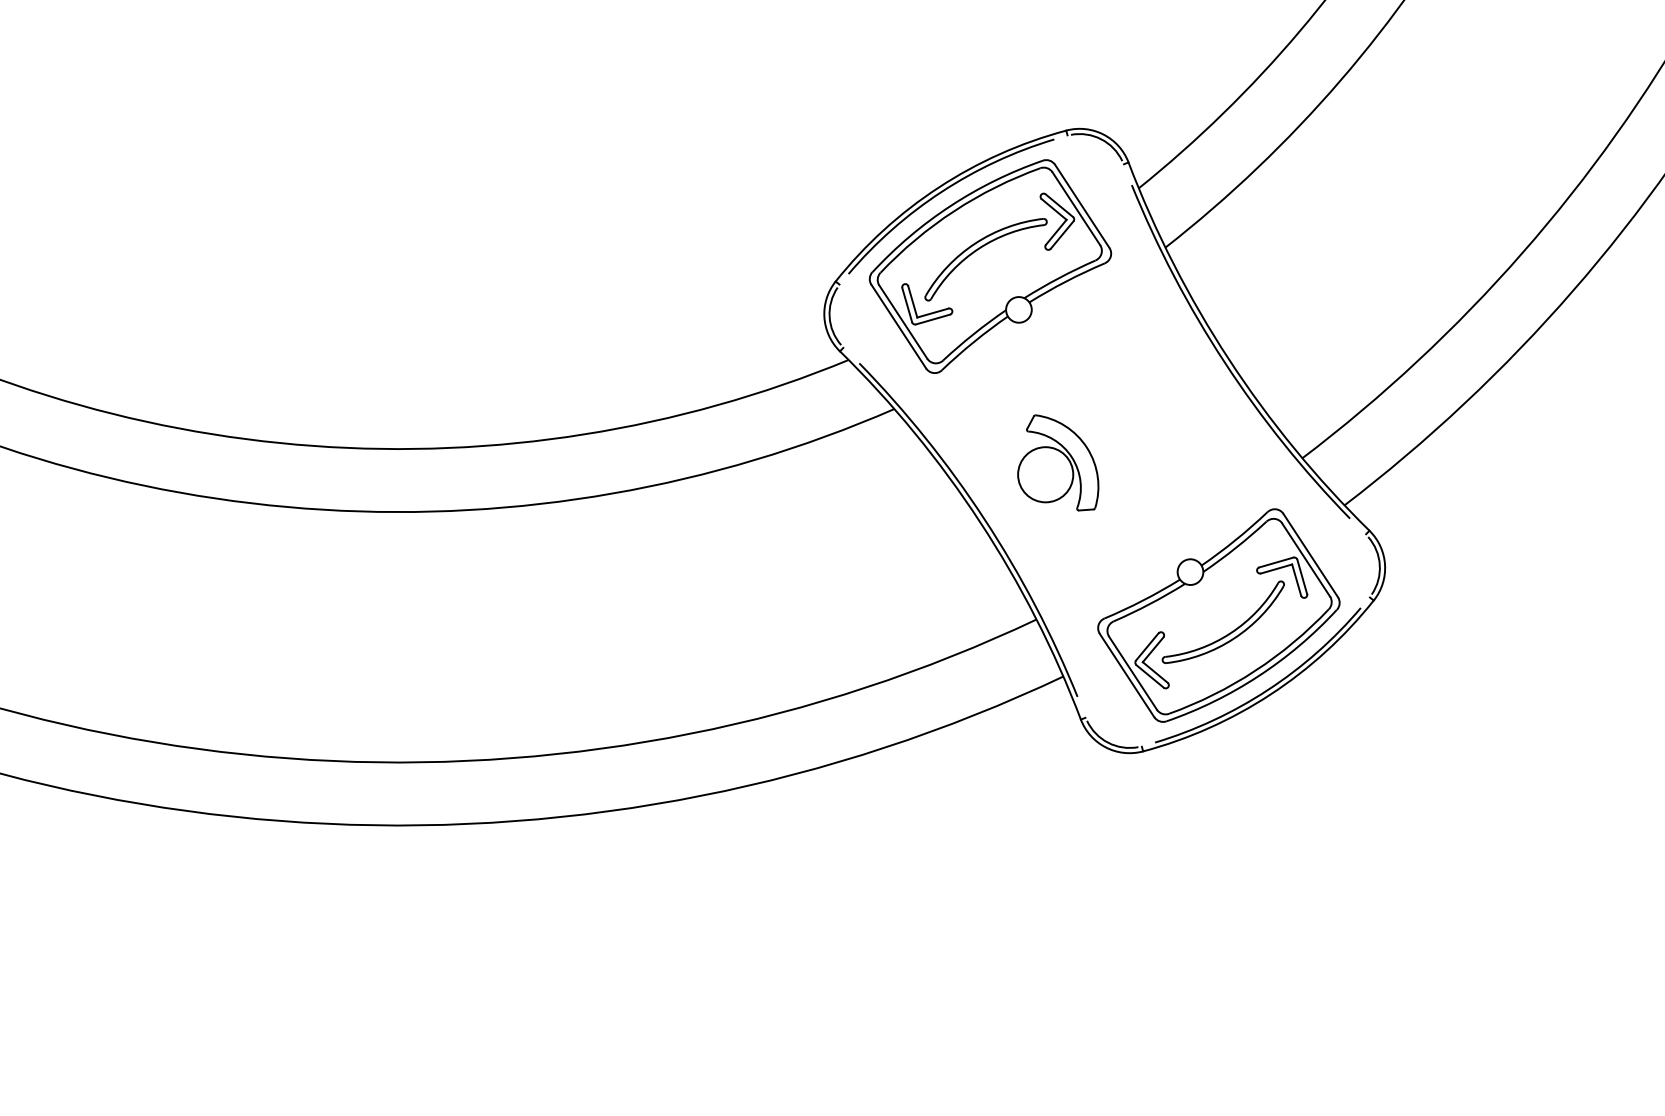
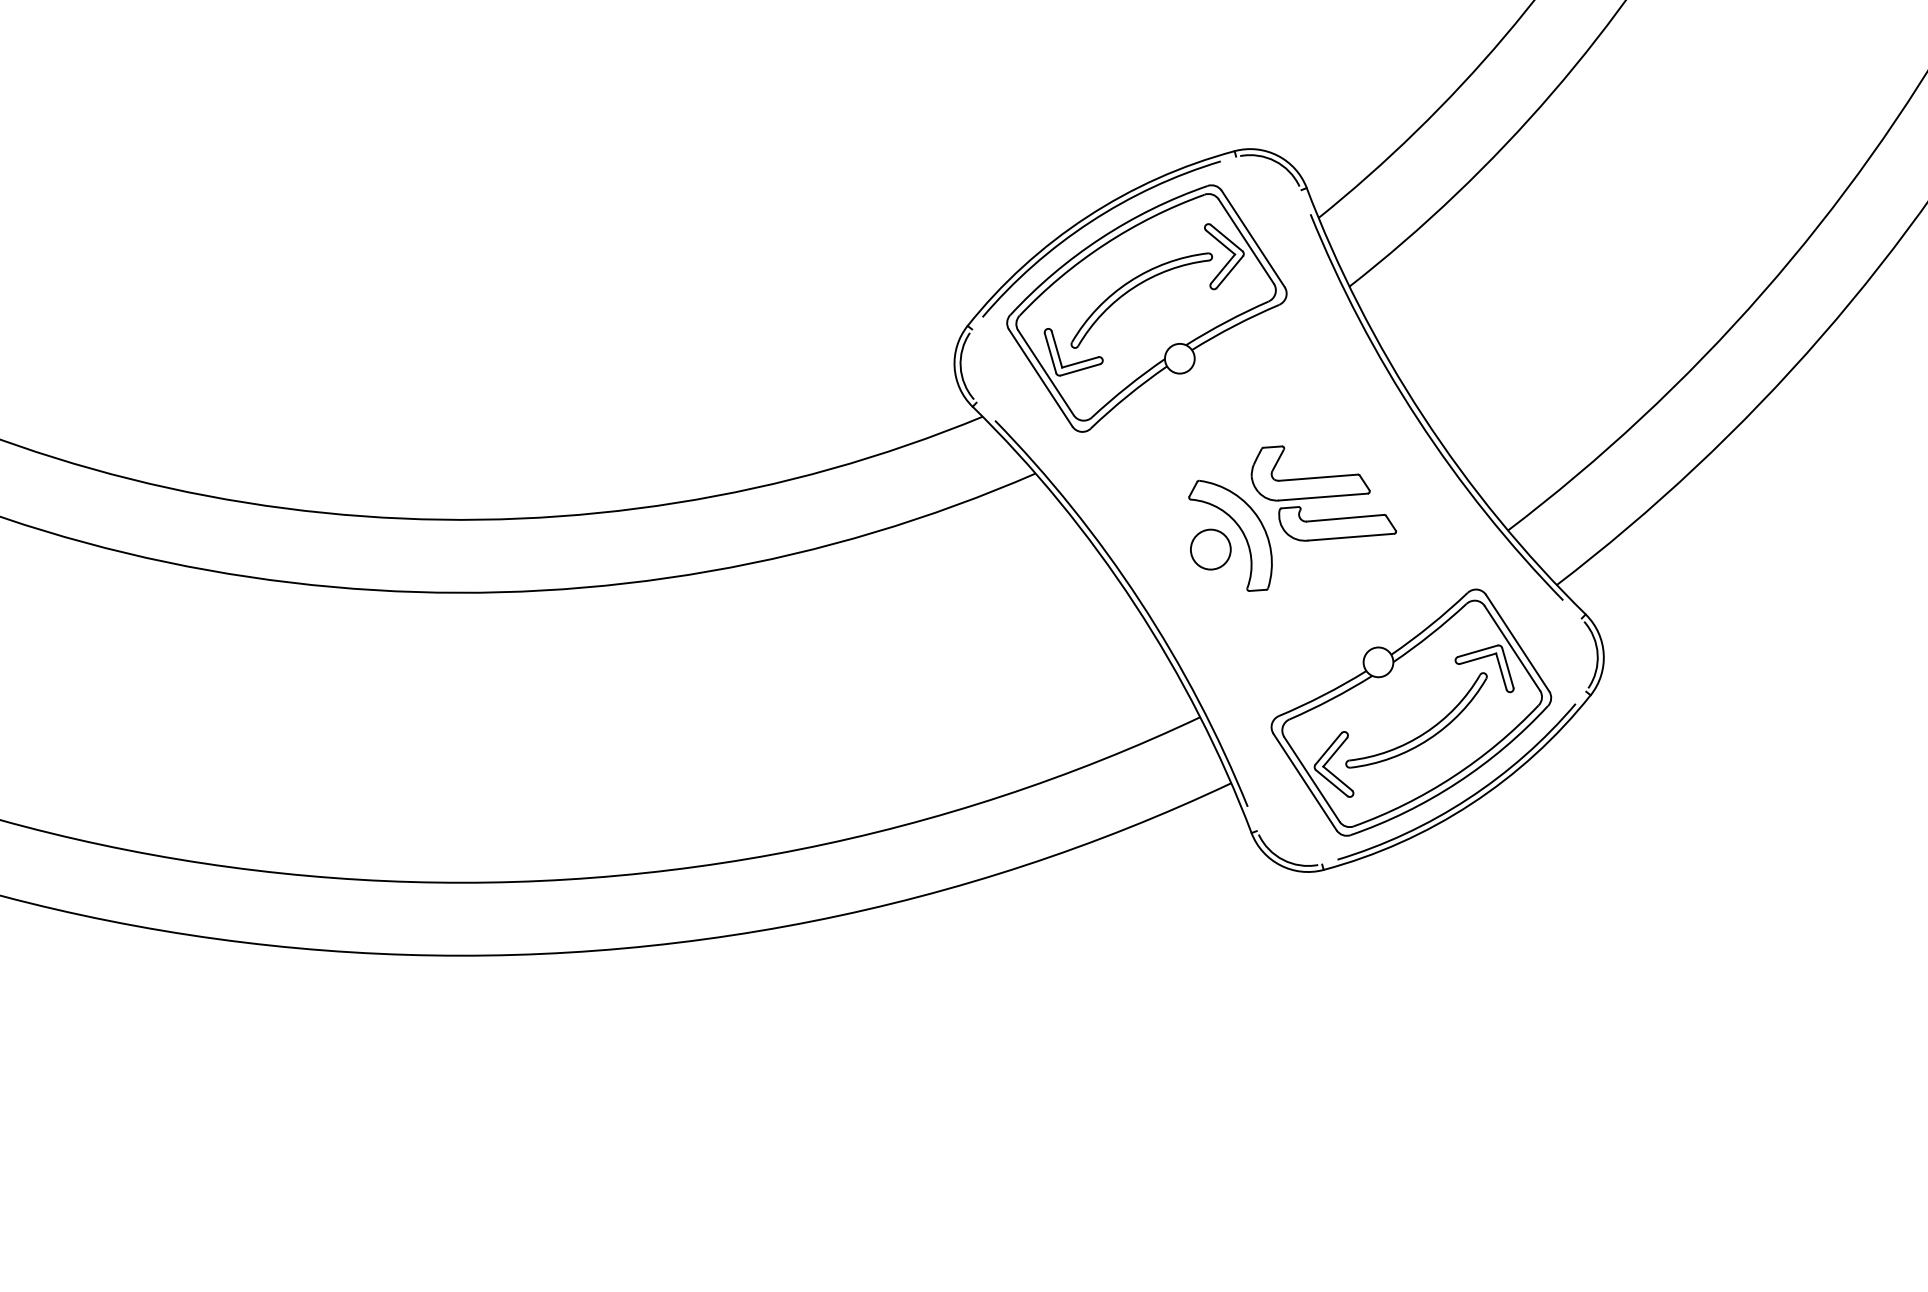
part: (1143, 426) -> (1323, 493), added
circle: (1045, 474) -> (1210, 549), size x0.62

